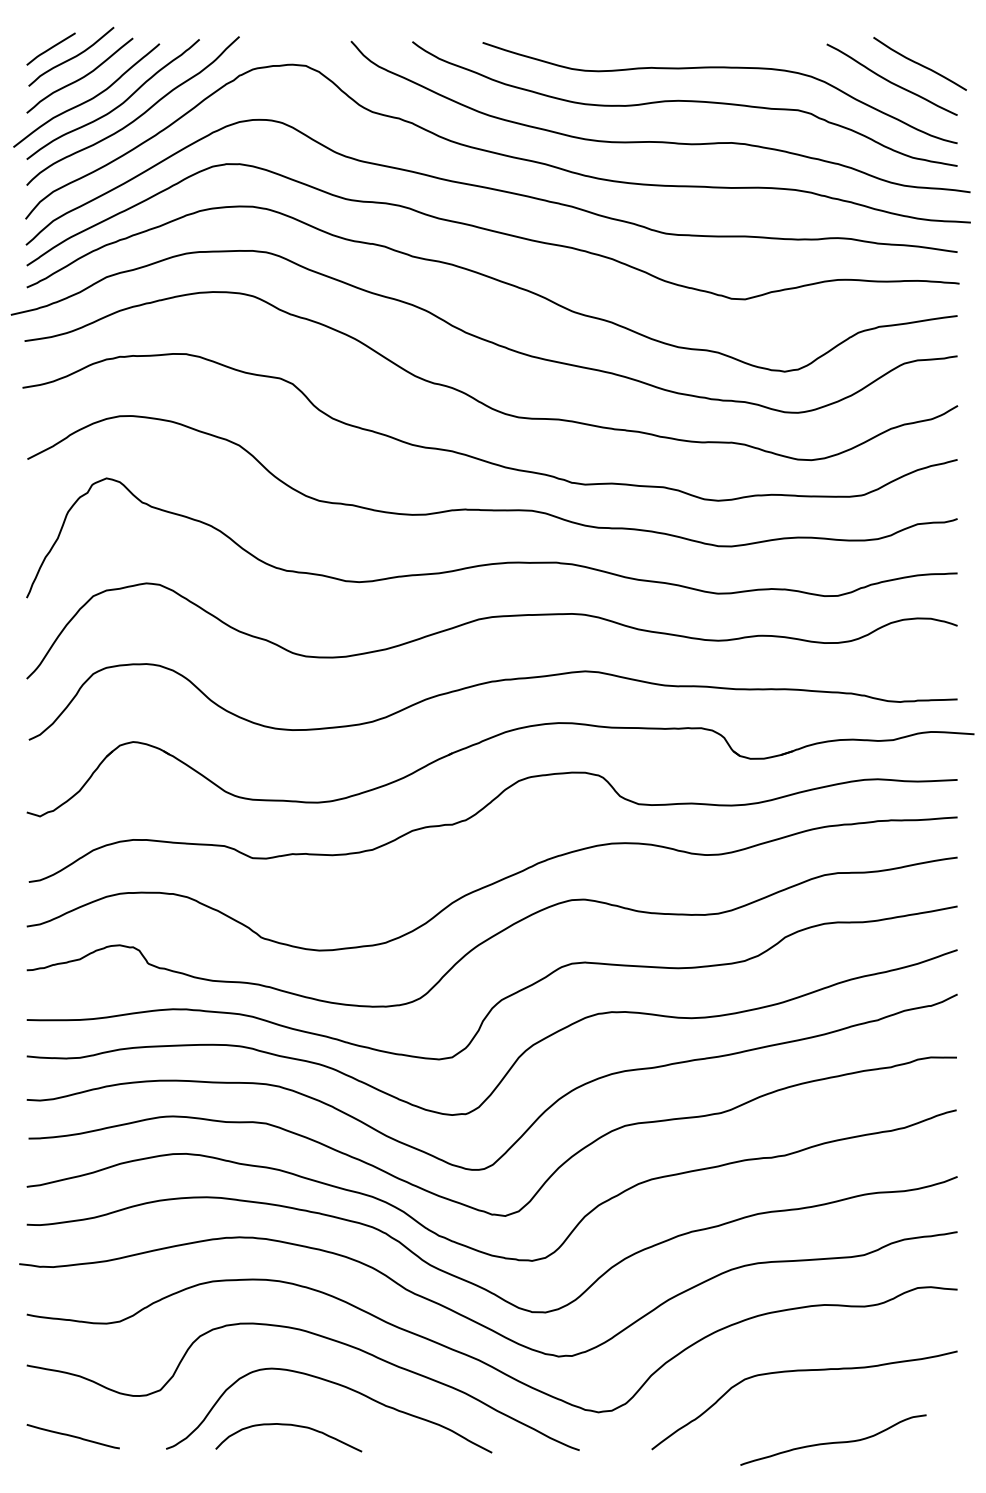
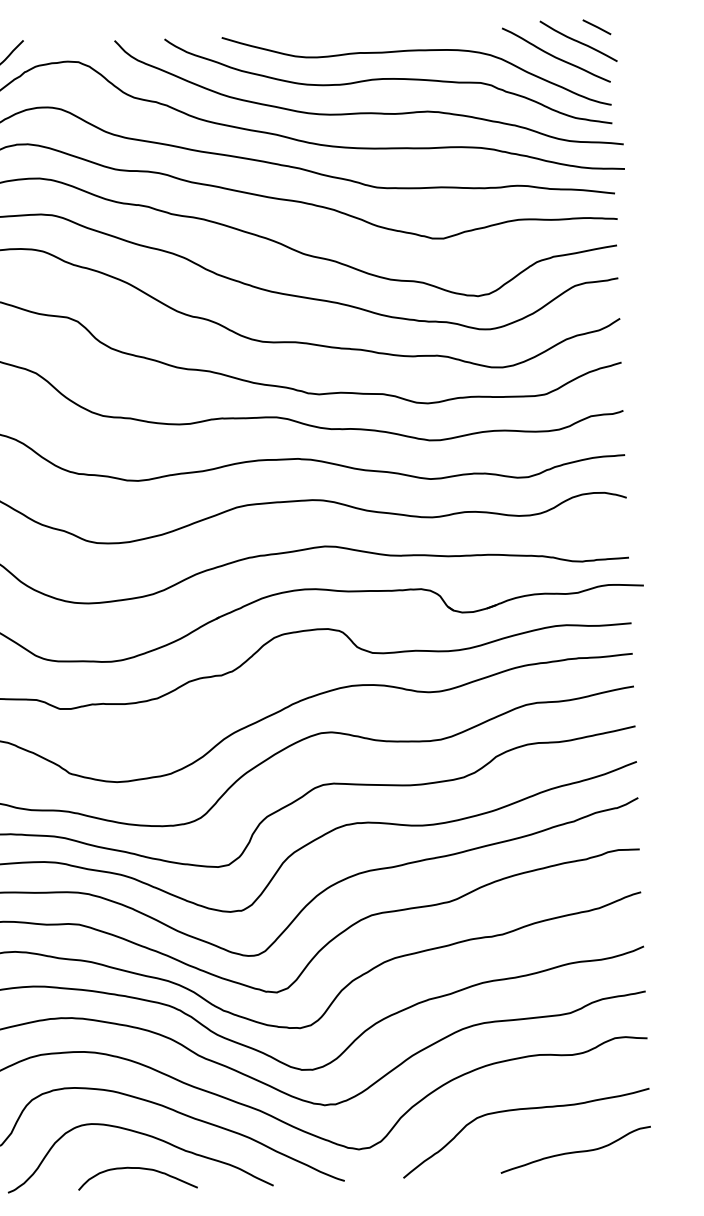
line: (943, 47) -> (597, 27), added
curve: (288, 1425) -> (137, 1168), moved
curve: (835, 1441) -> (577, 1150), moved

